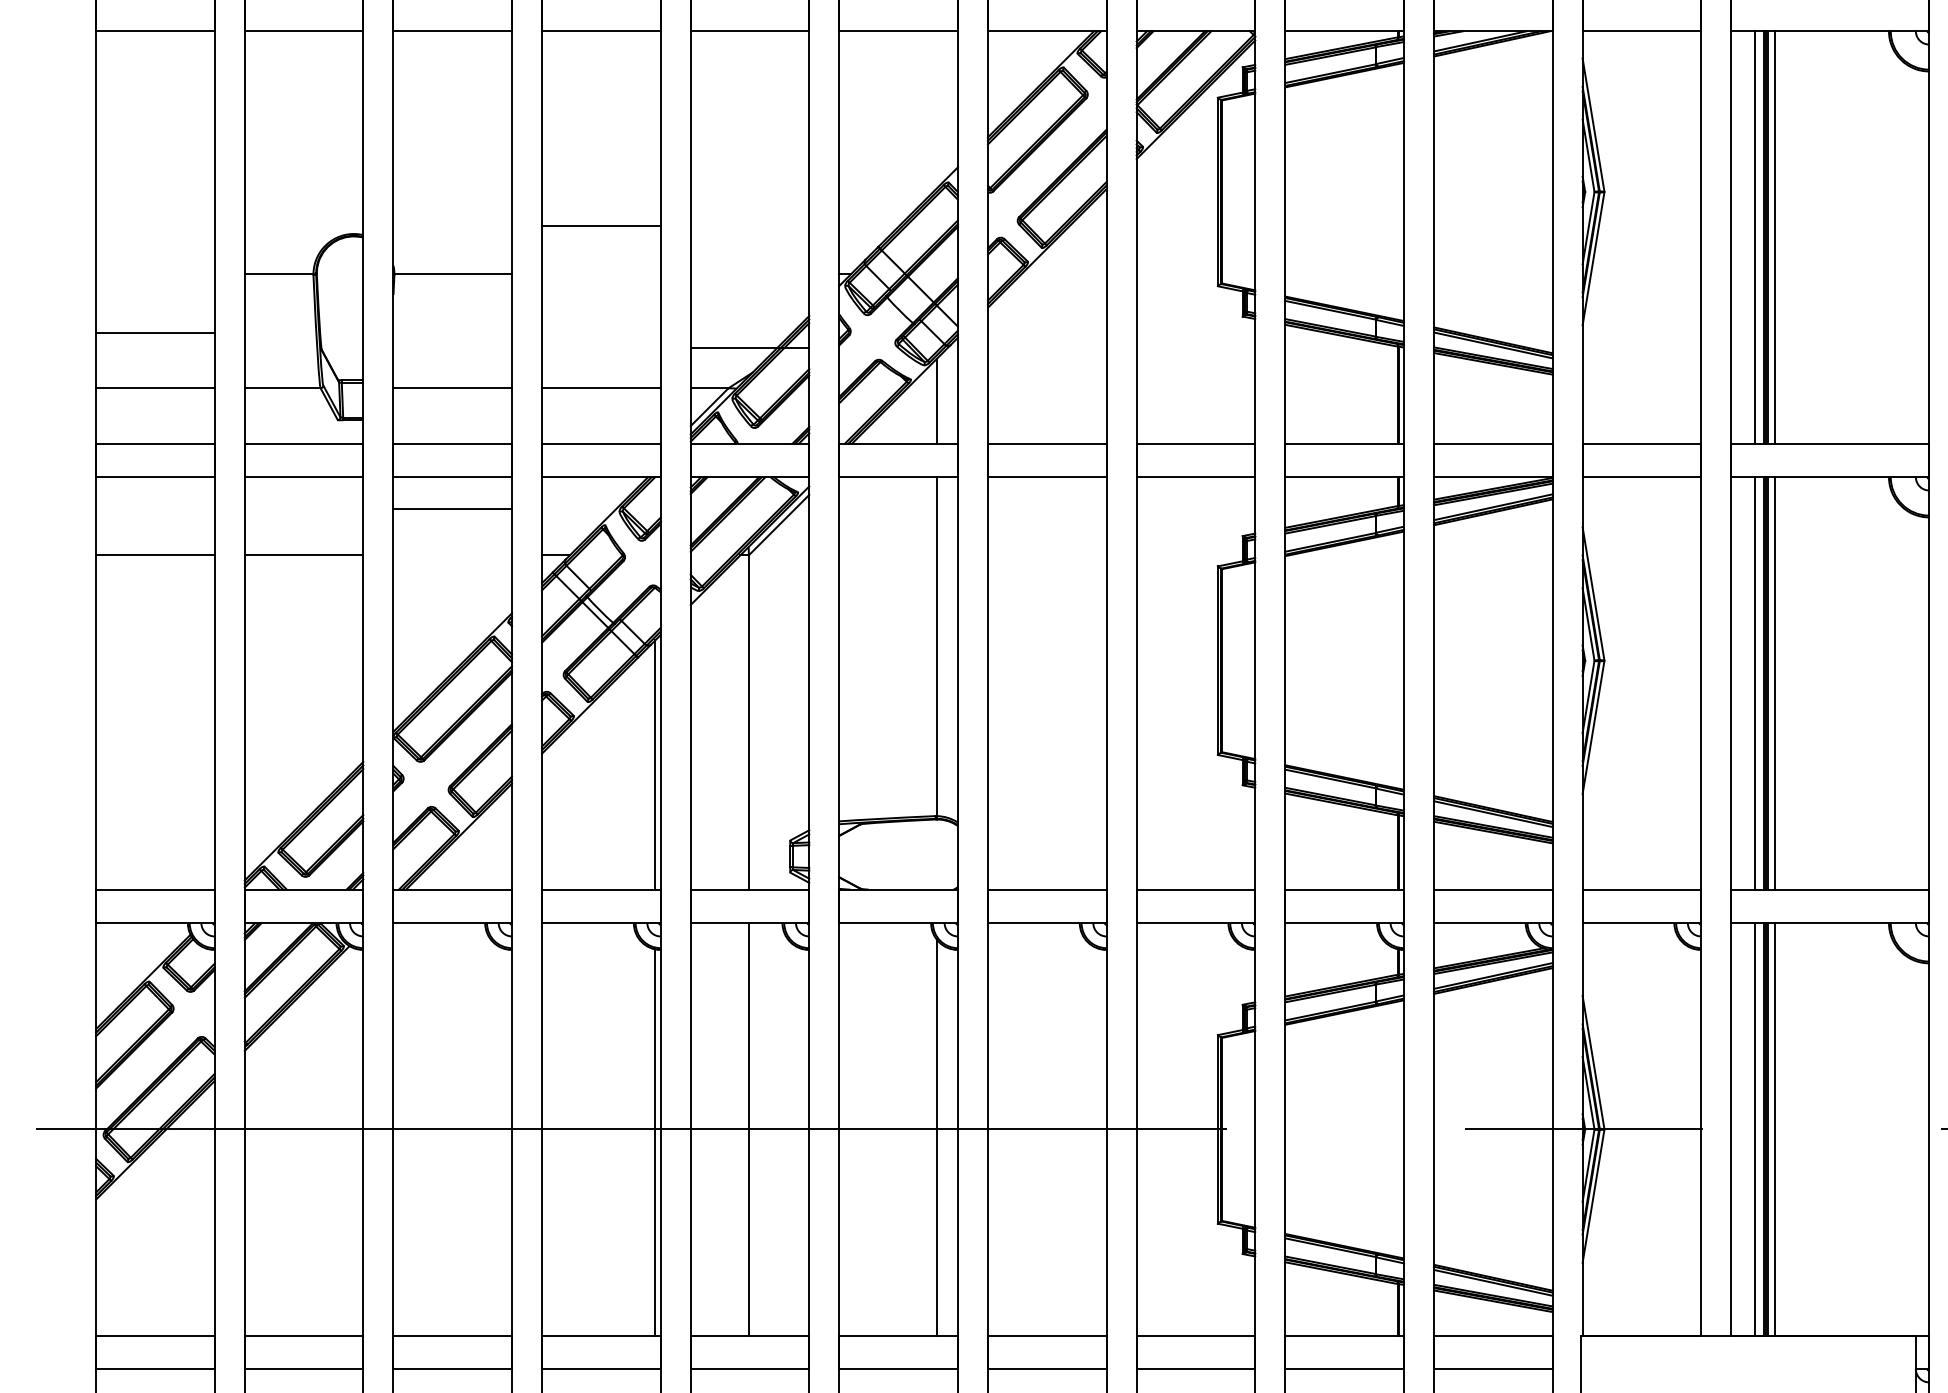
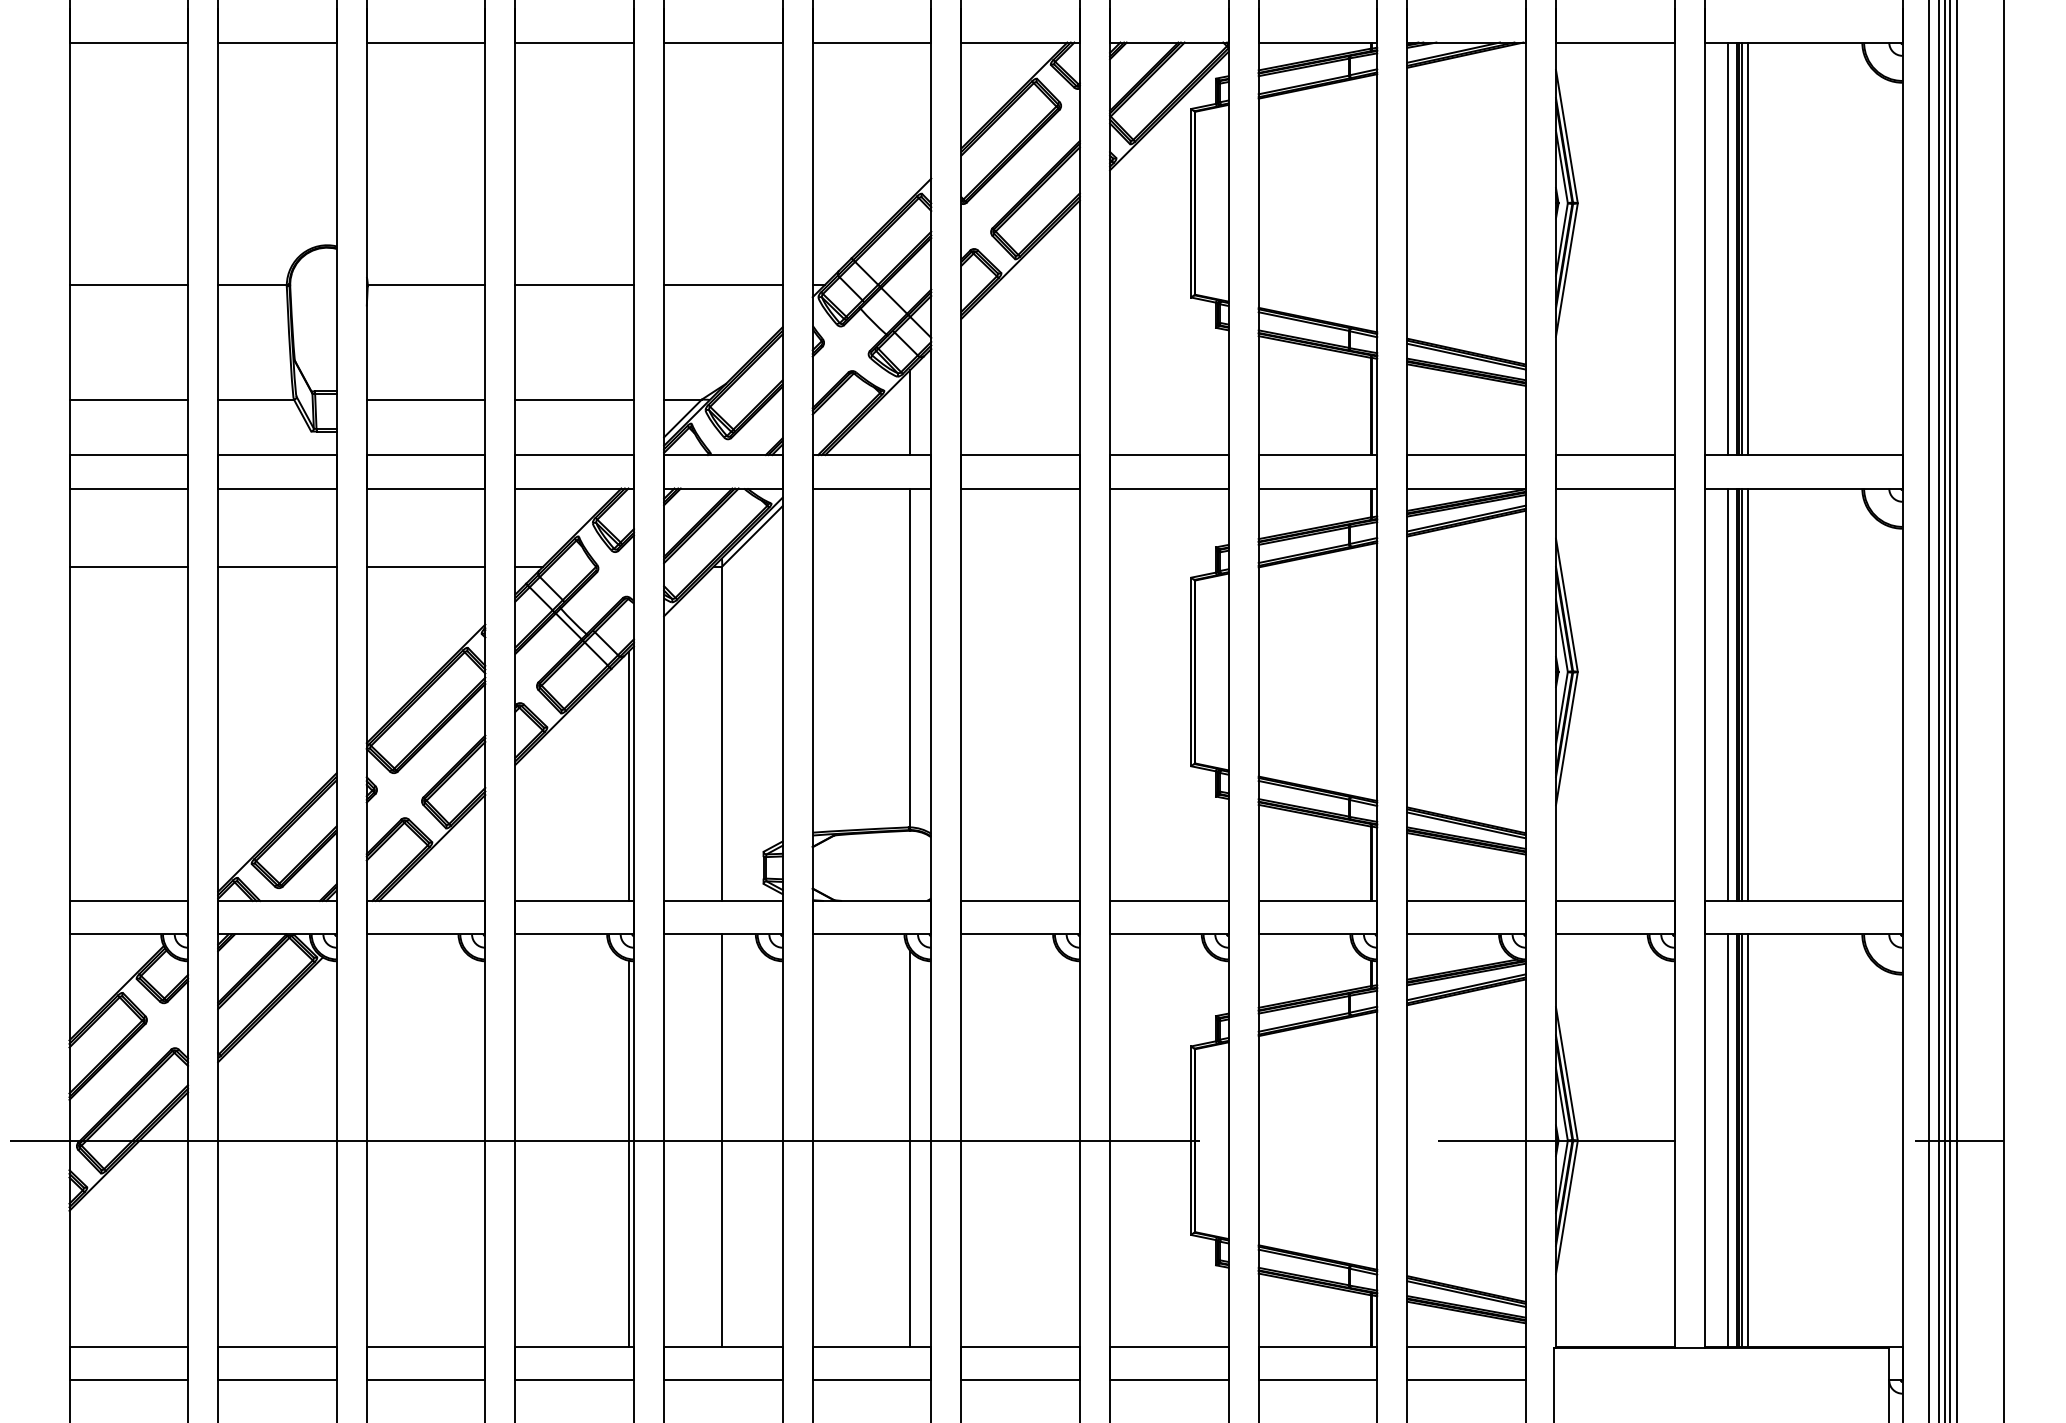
line: (601, 226) -> (574, 285), moved
line: (155, 333) -> (128, 285), moved
line: (750, 348) -> (723, 285), moved
line: (452, 509) -> (425, 566), moved

